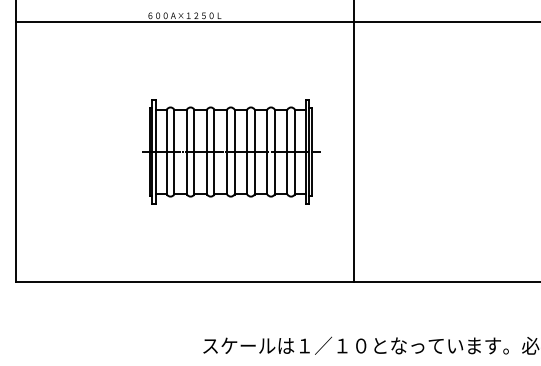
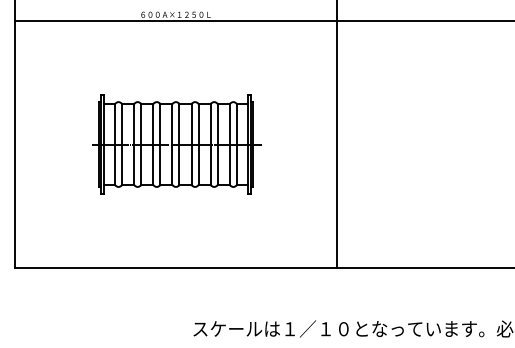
part: (231, 151) -> (176, 144), moved

